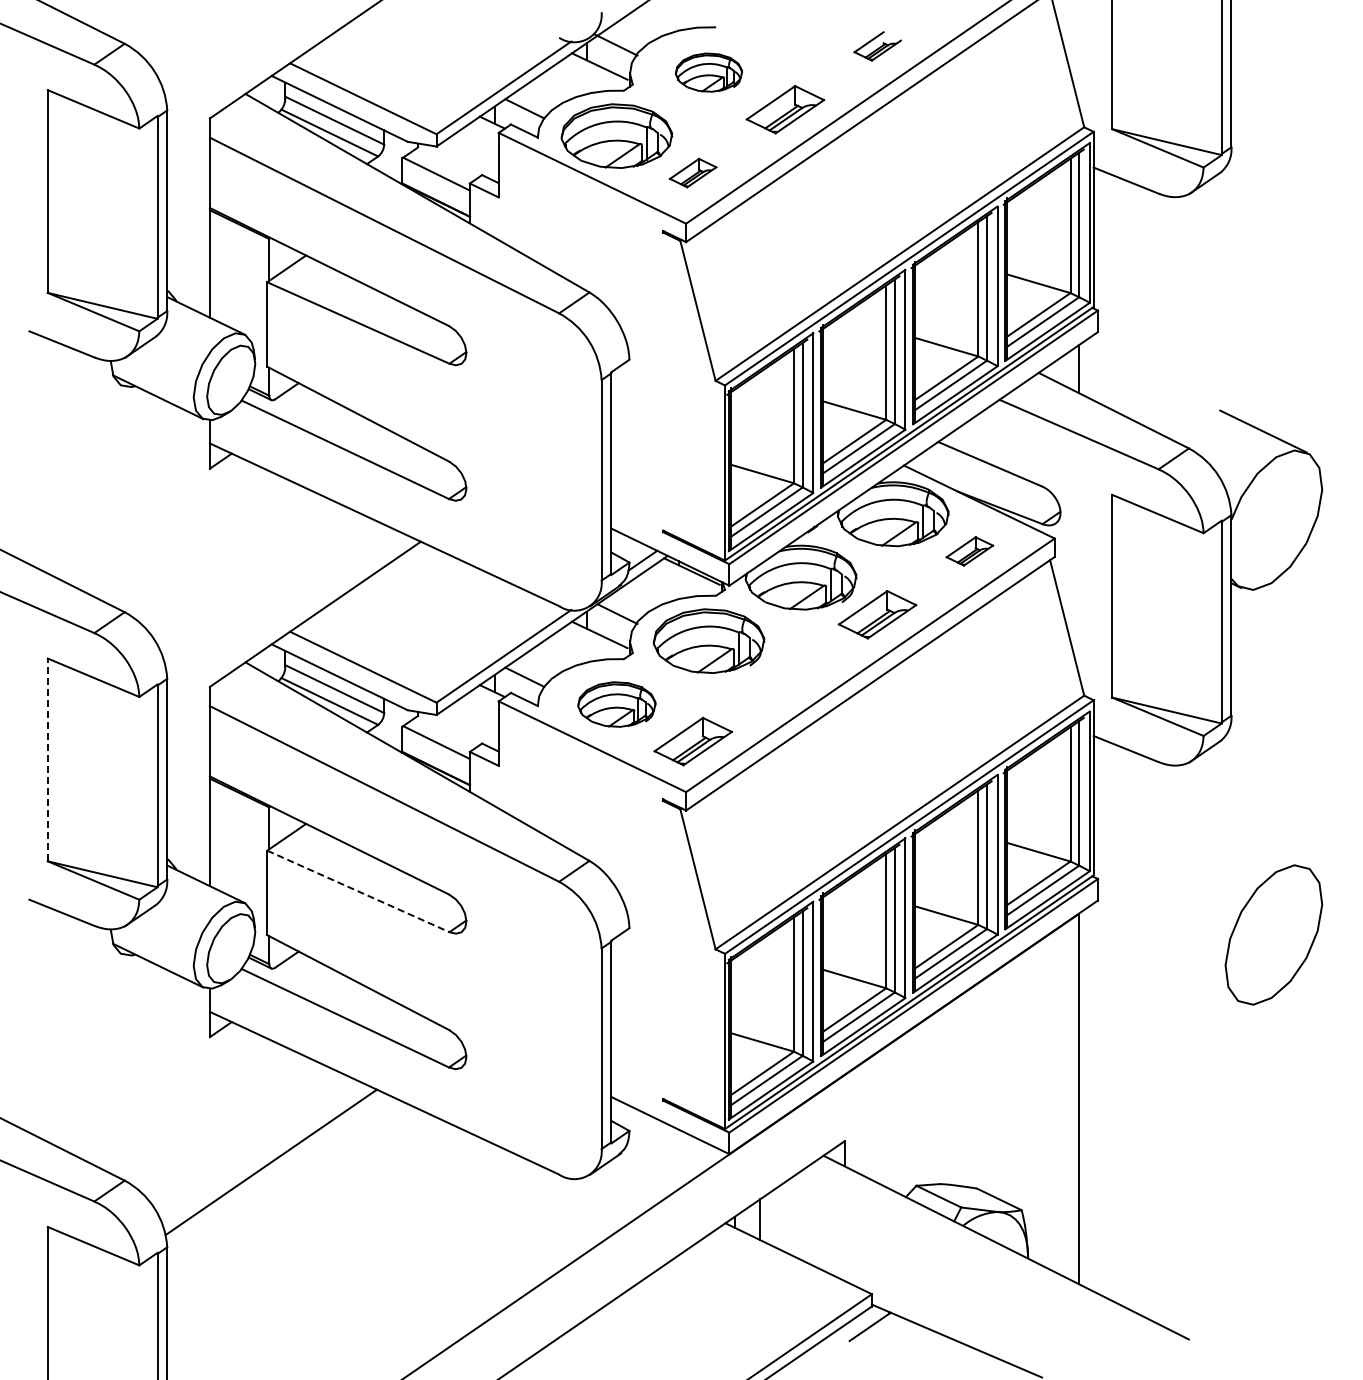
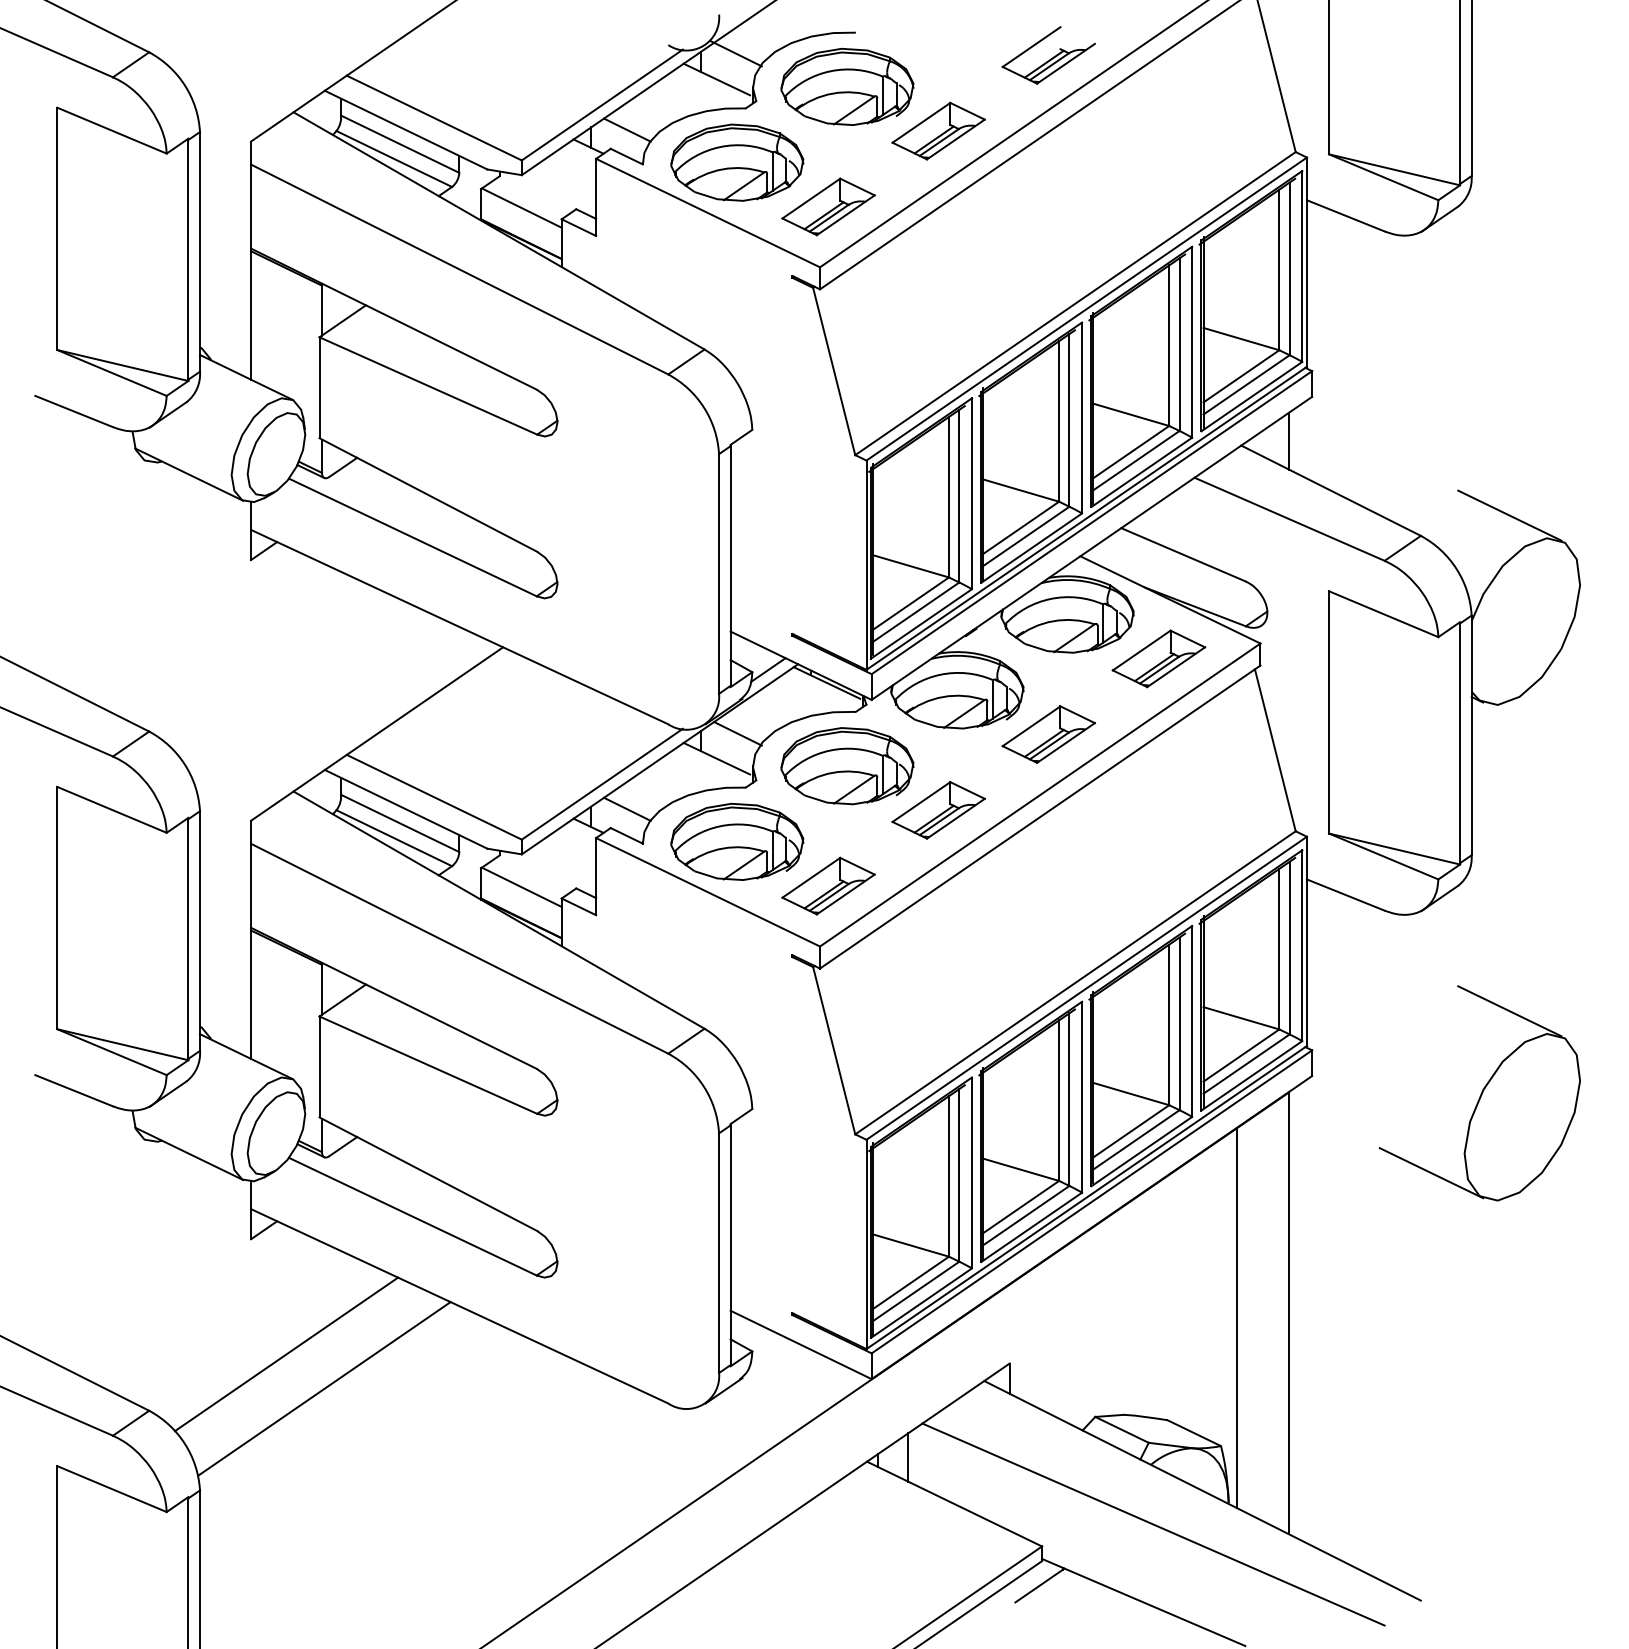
part: (877, 46) -> (1048, 55), size x1.67
part: (708, 72) -> (846, 86), size x1.67
part: (692, 172) -> (827, 206), size x1.67
part: (969, 551) -> (1158, 659), size x1.67
part: (785, 677) -> (938, 809), added
part: (616, 704) -> (736, 841), size x1.43
line: (47, 759) -> (56, 907), dashed -> solid
line: (1263, 846) -> (1509, 1011), added
line: (358, 891) -> (428, 1065), dashed -> solid
line: (1197, 981) -> (1431, 1172), added
line: (1035, 1102) -> (1237, 1317), added
line: (239, 1133) -> (286, 1354), added
line: (964, 1275) -> (1152, 1524), added

